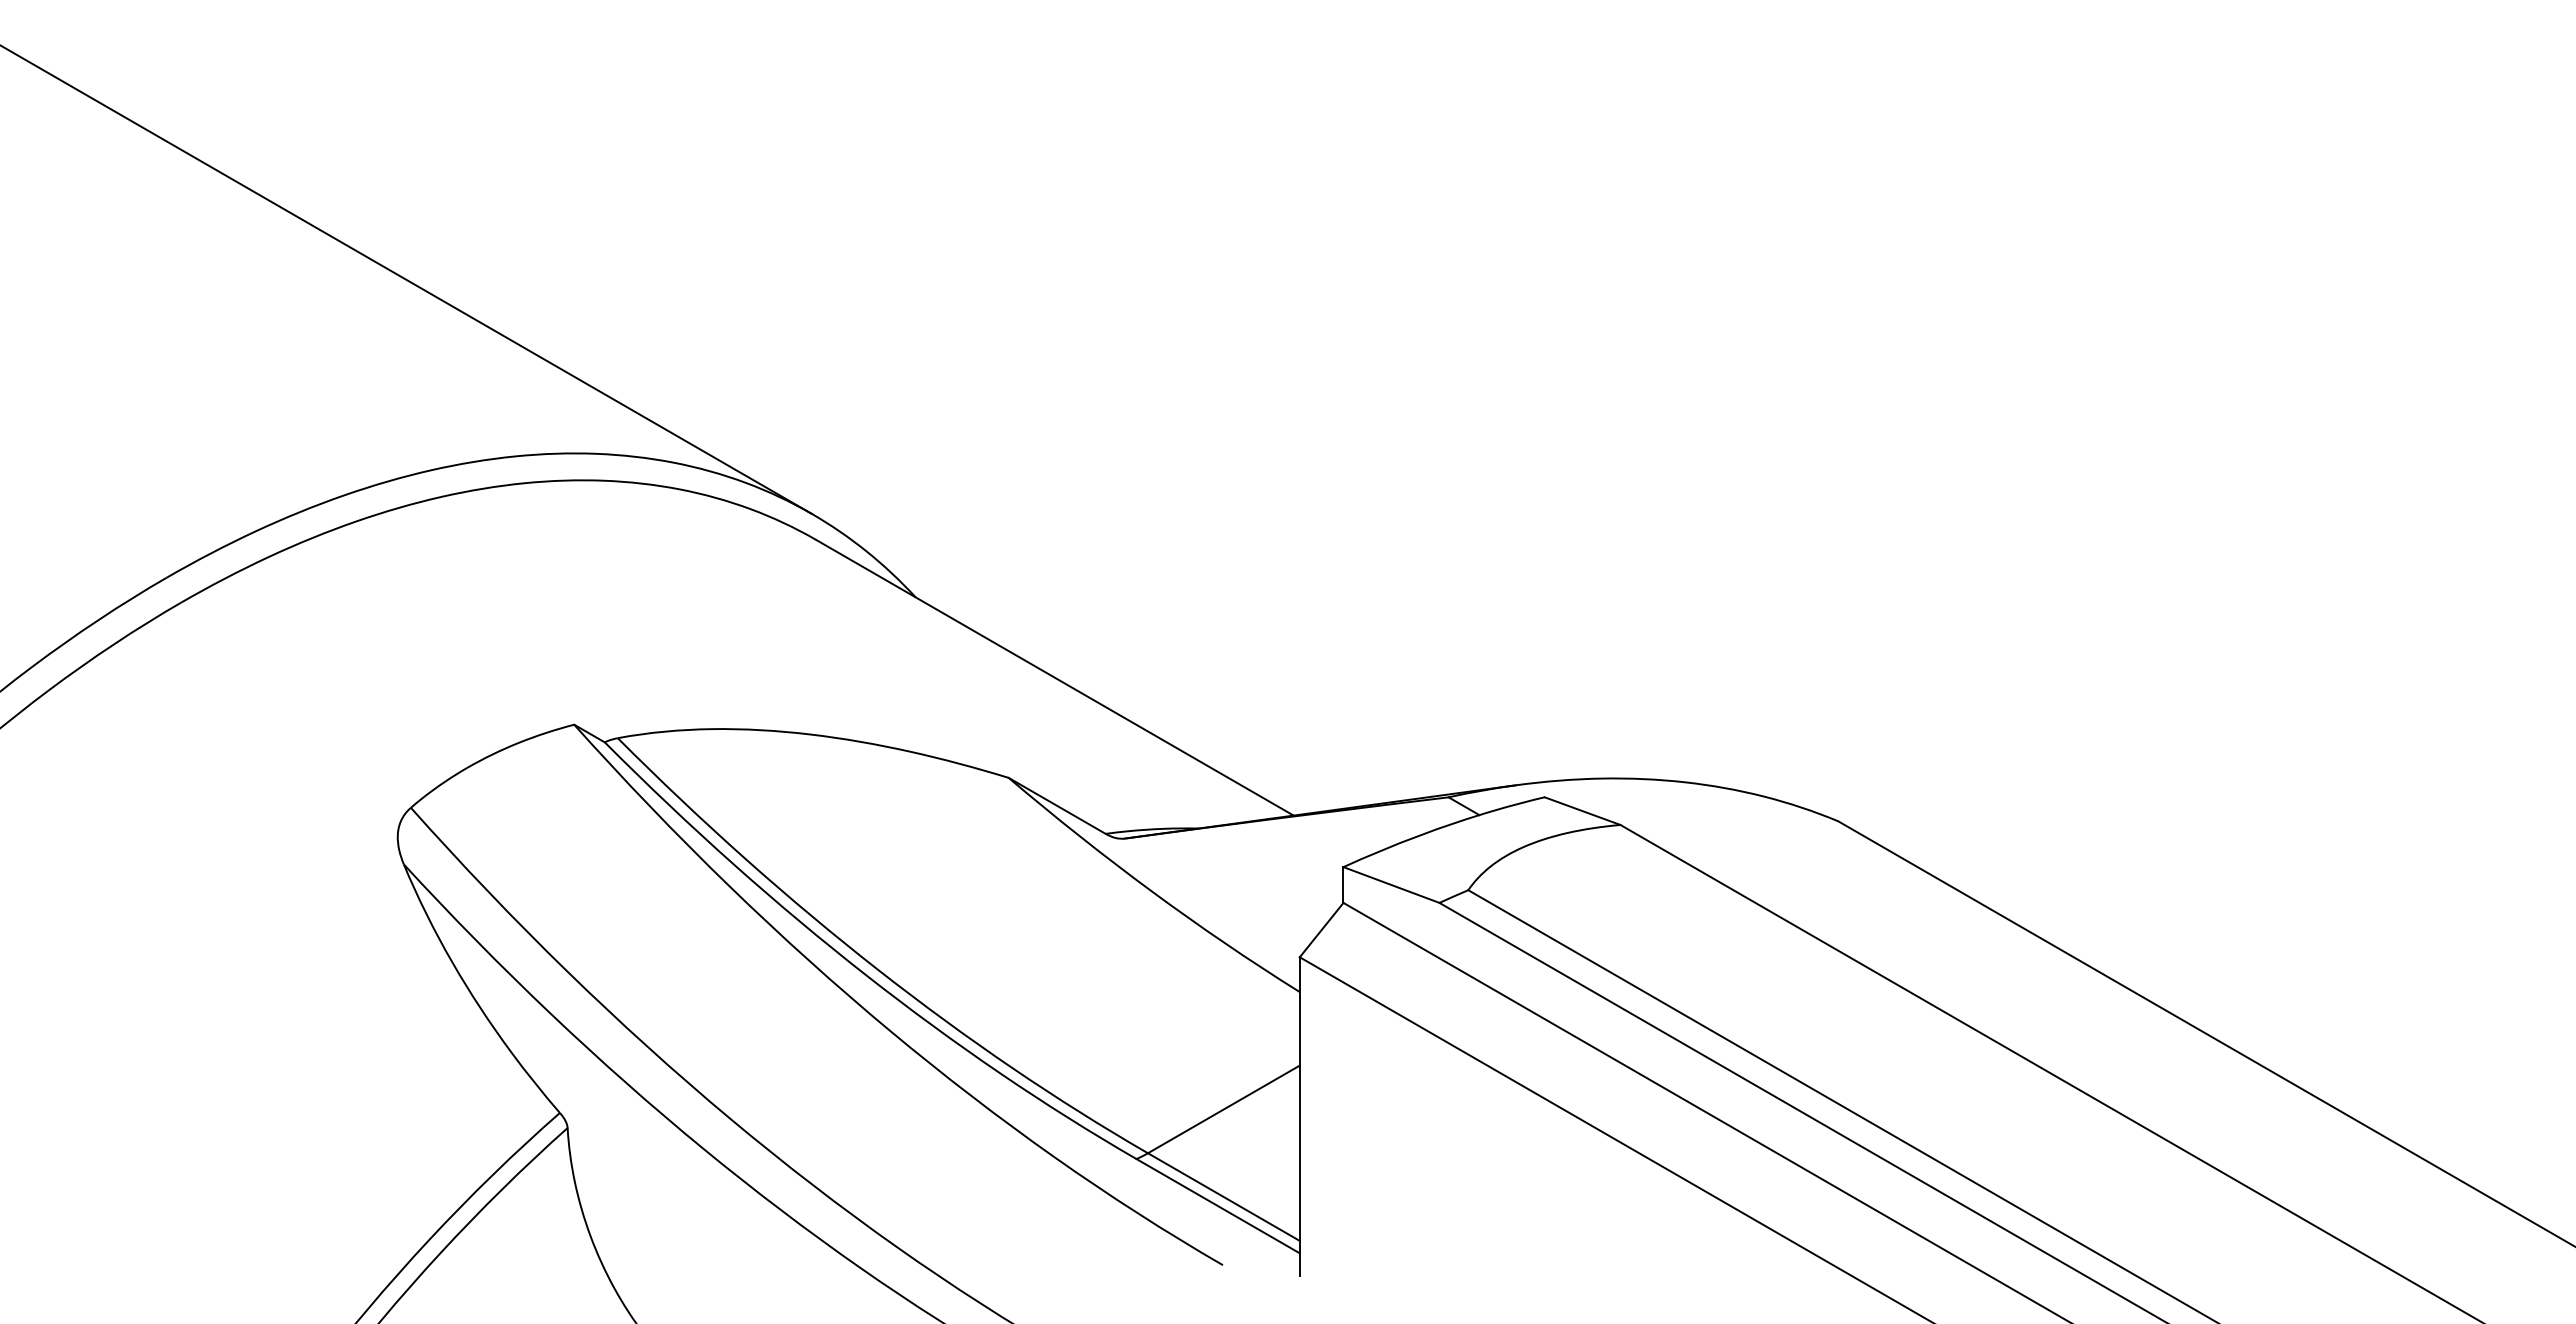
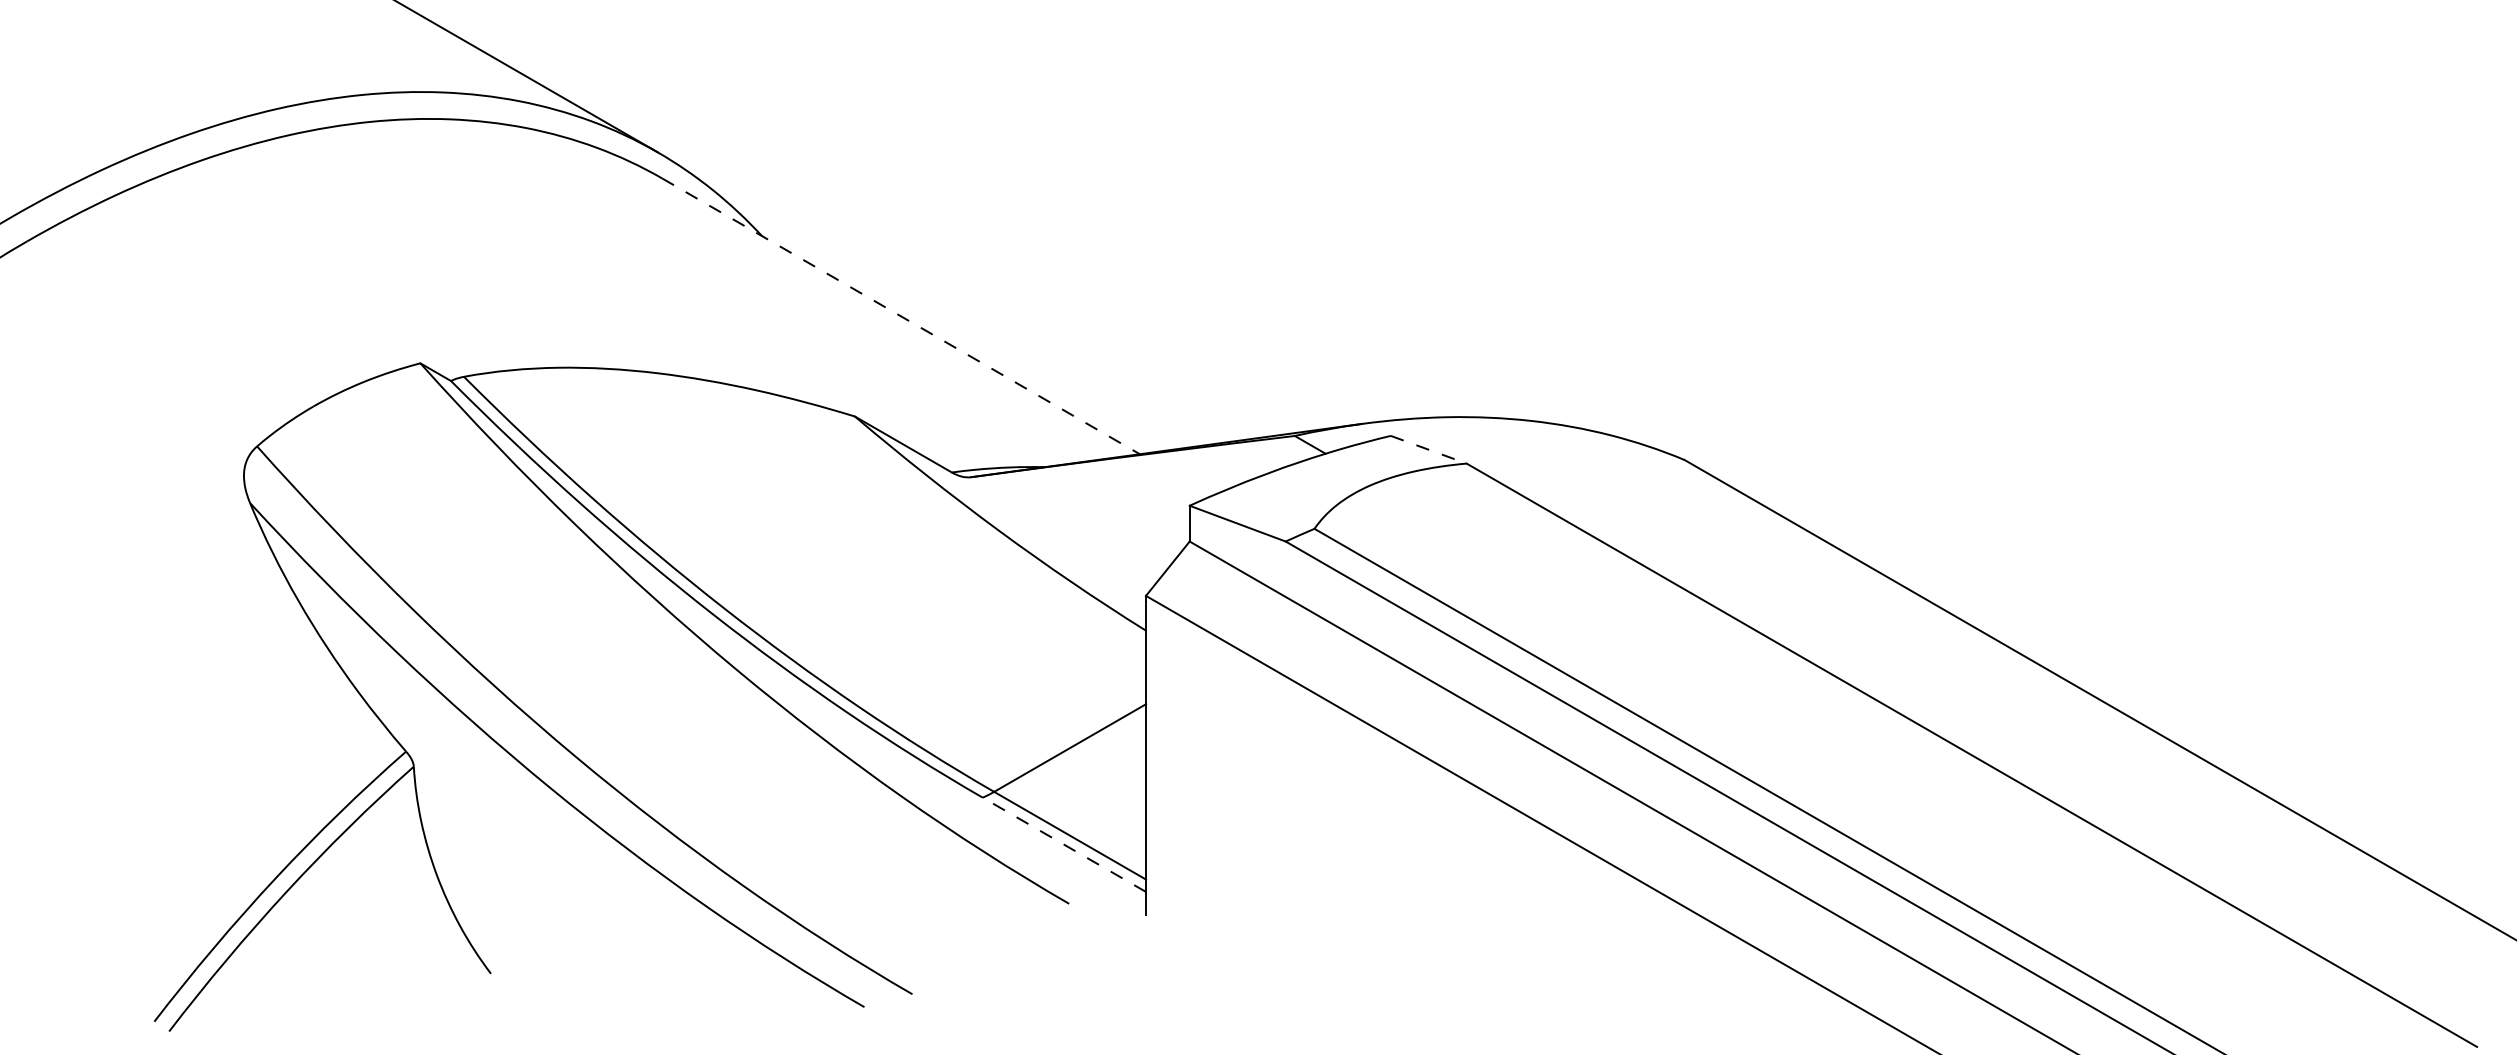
line: (1054, 677) -> (900, 316), solid -> dashed
line: (1583, 811) -> (1429, 450), solid -> dashed
line: (1217, 1205) -> (1063, 844), solid -> dashed

